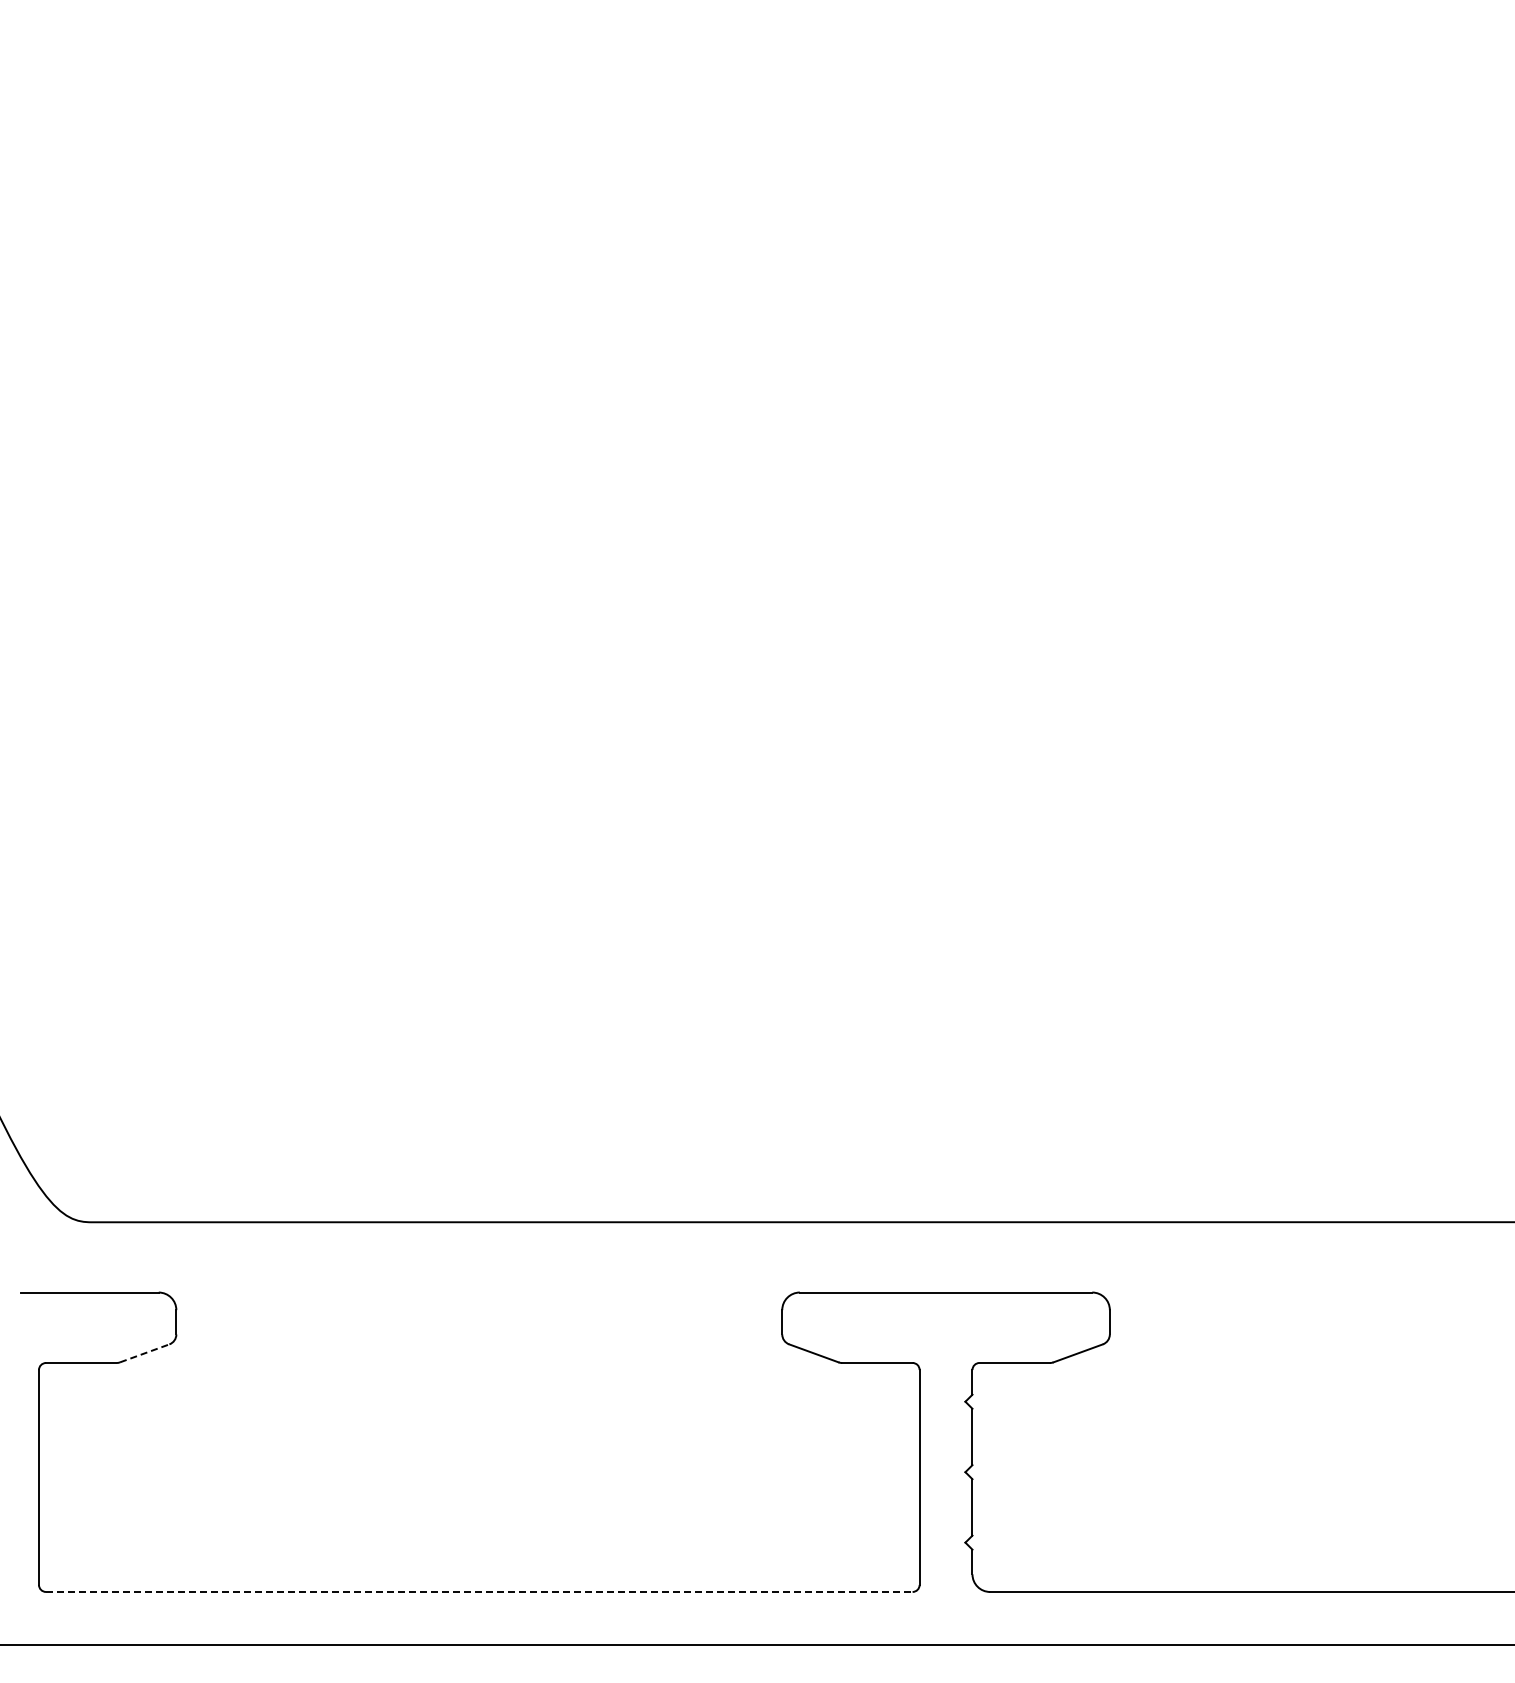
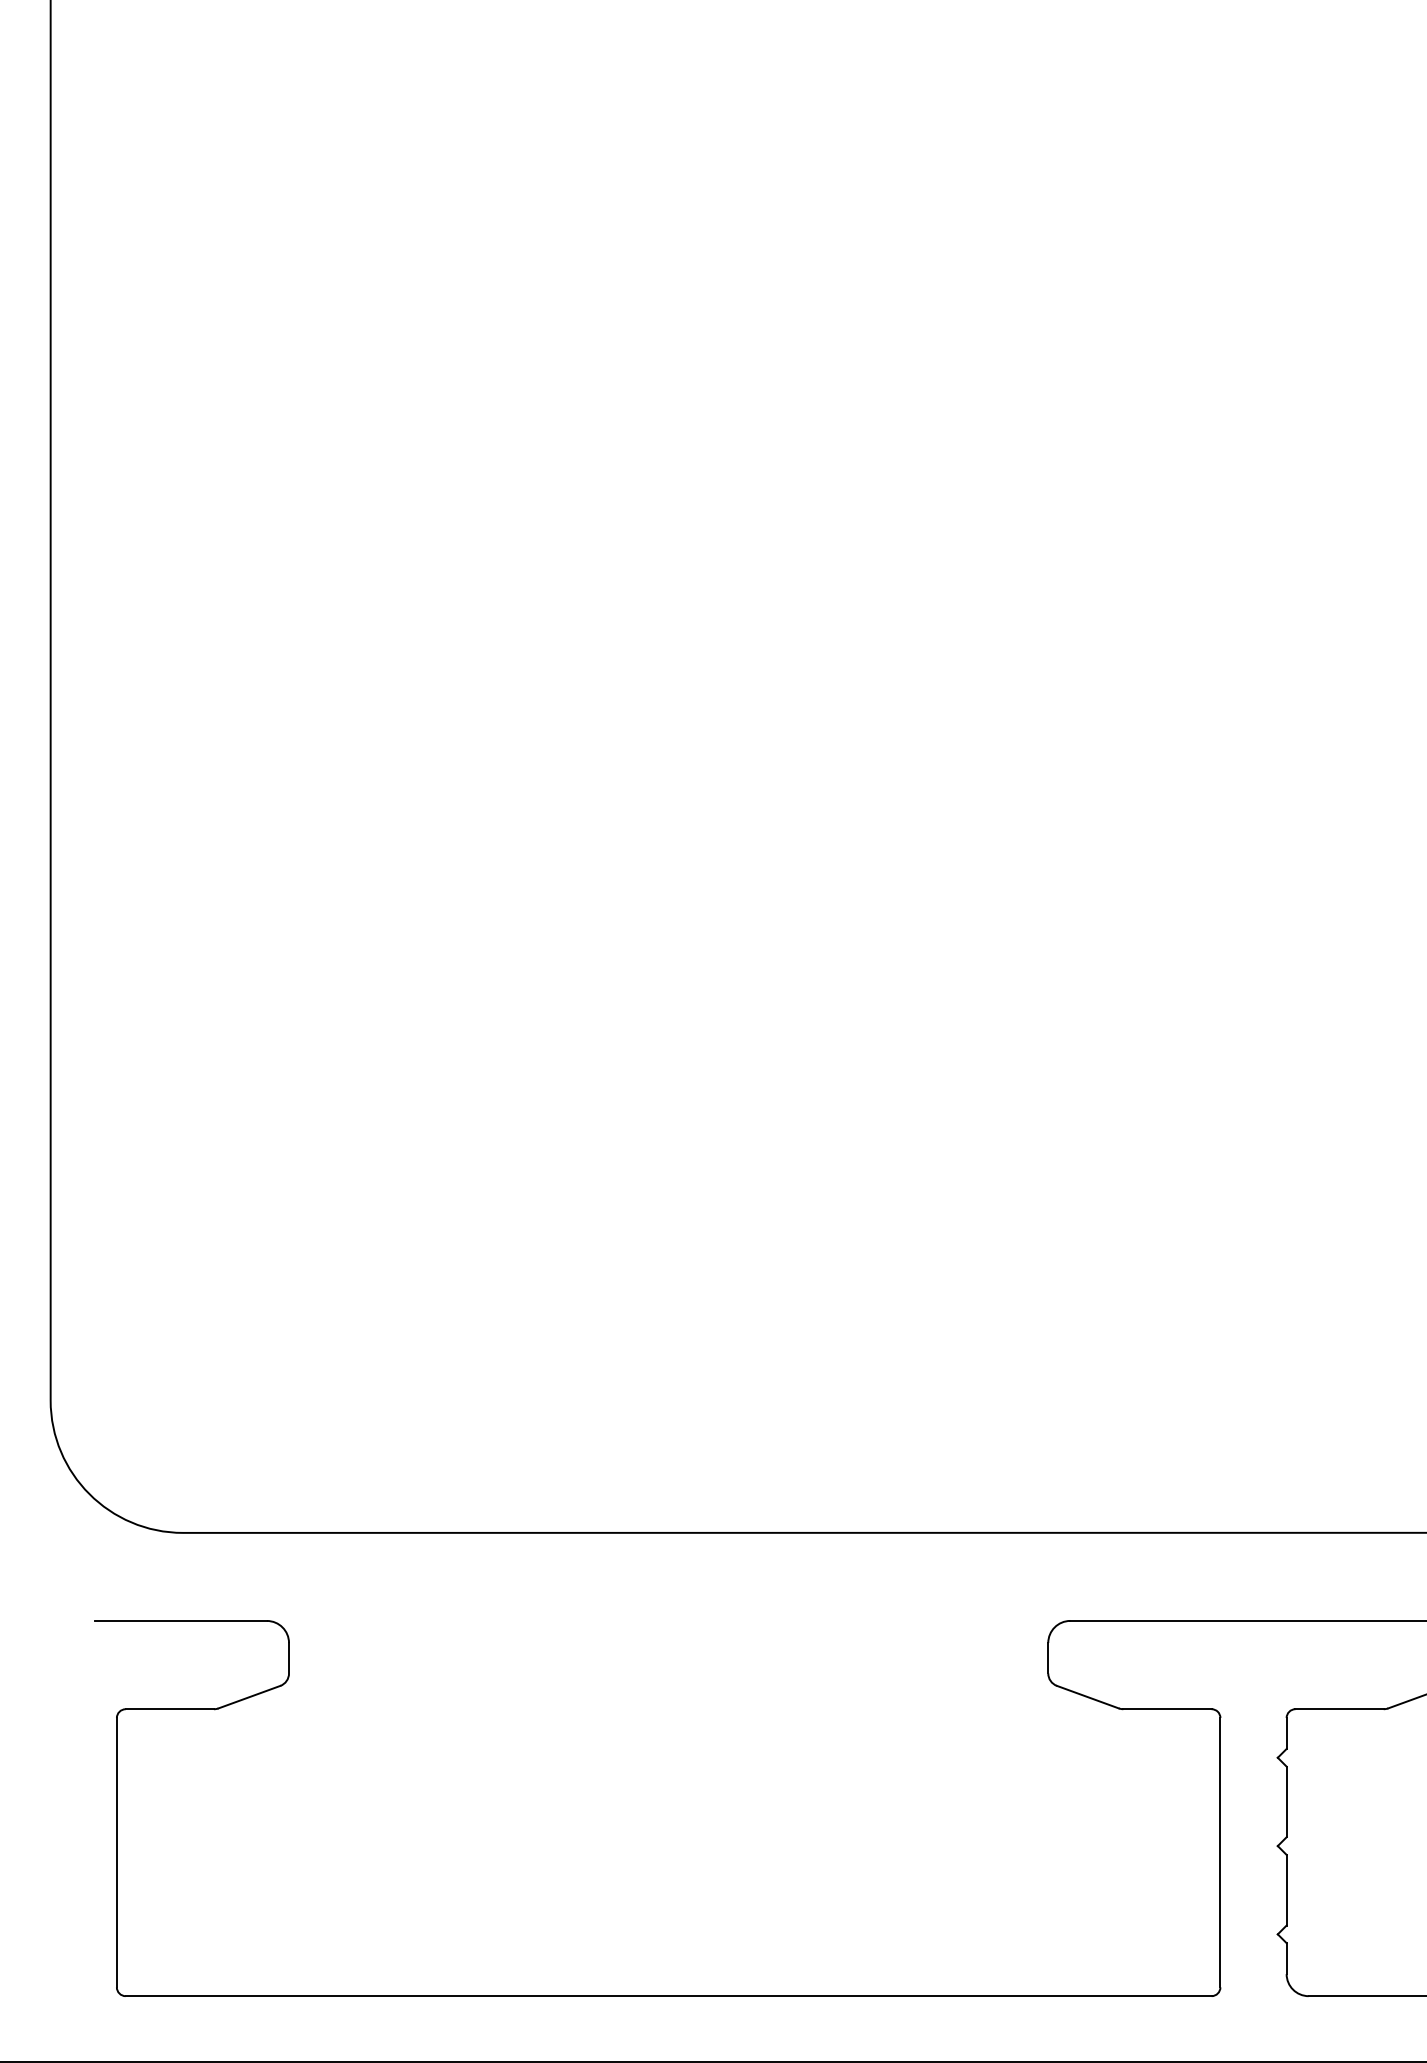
line: (145, 1353) -> (250, 1697), dashed -> solid
line: (479, 1591) -> (668, 1995), dashed -> solid

